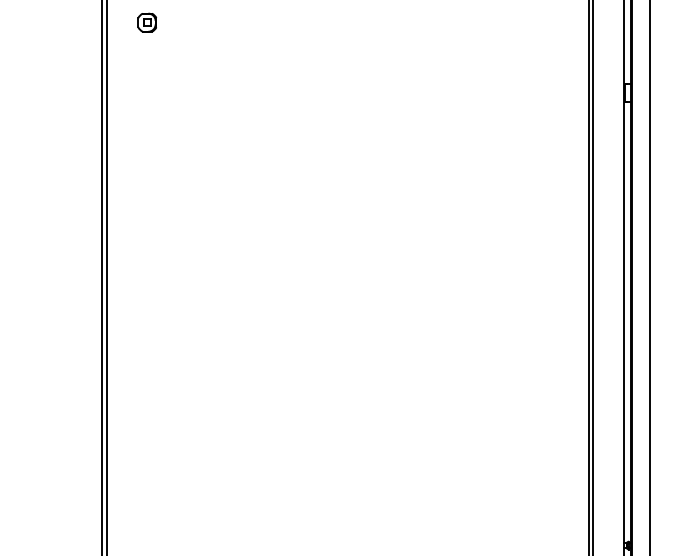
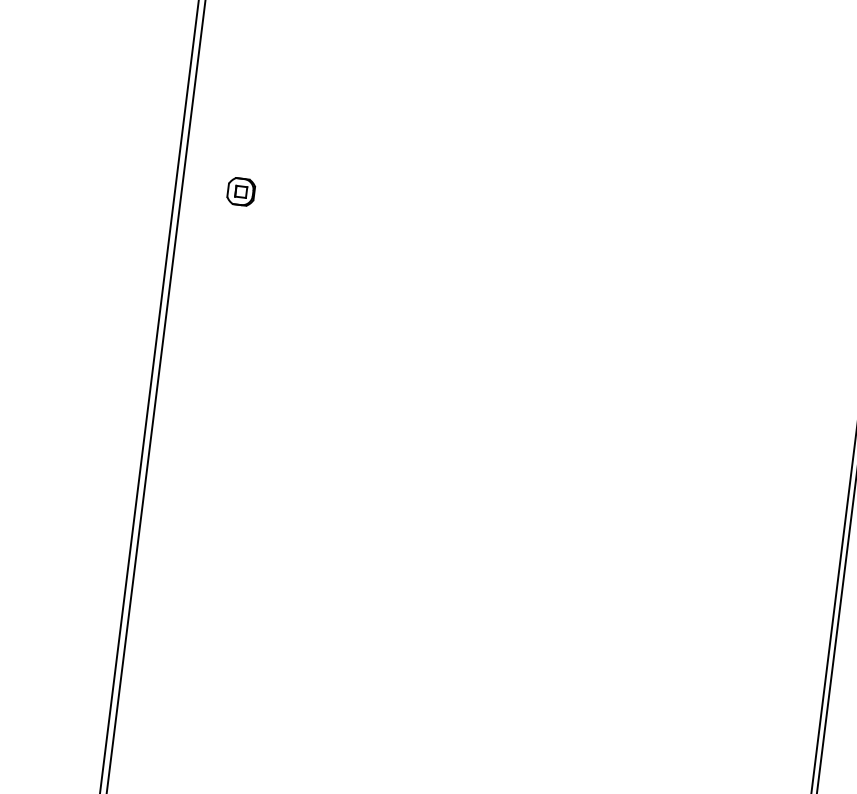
part: (146, 22) -> (240, 191), moved

